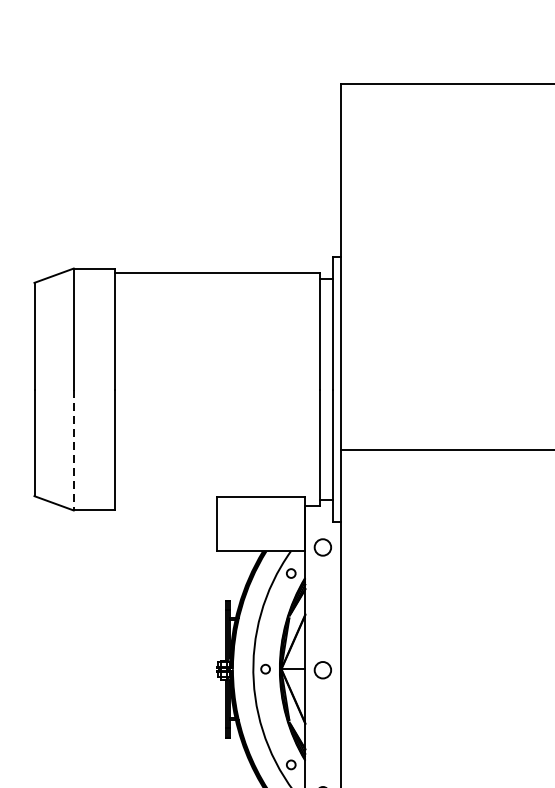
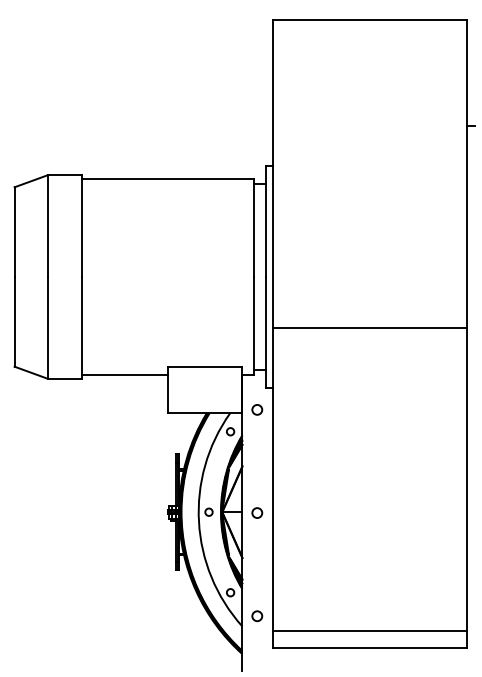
line: (73, 449) -> (47, 327), dashed -> solid
line: (165, 505) -> (124, 374), added
circle: (323, 547) -> (257, 409), size x0.71
circle: (323, 669) -> (257, 512), size x0.71

